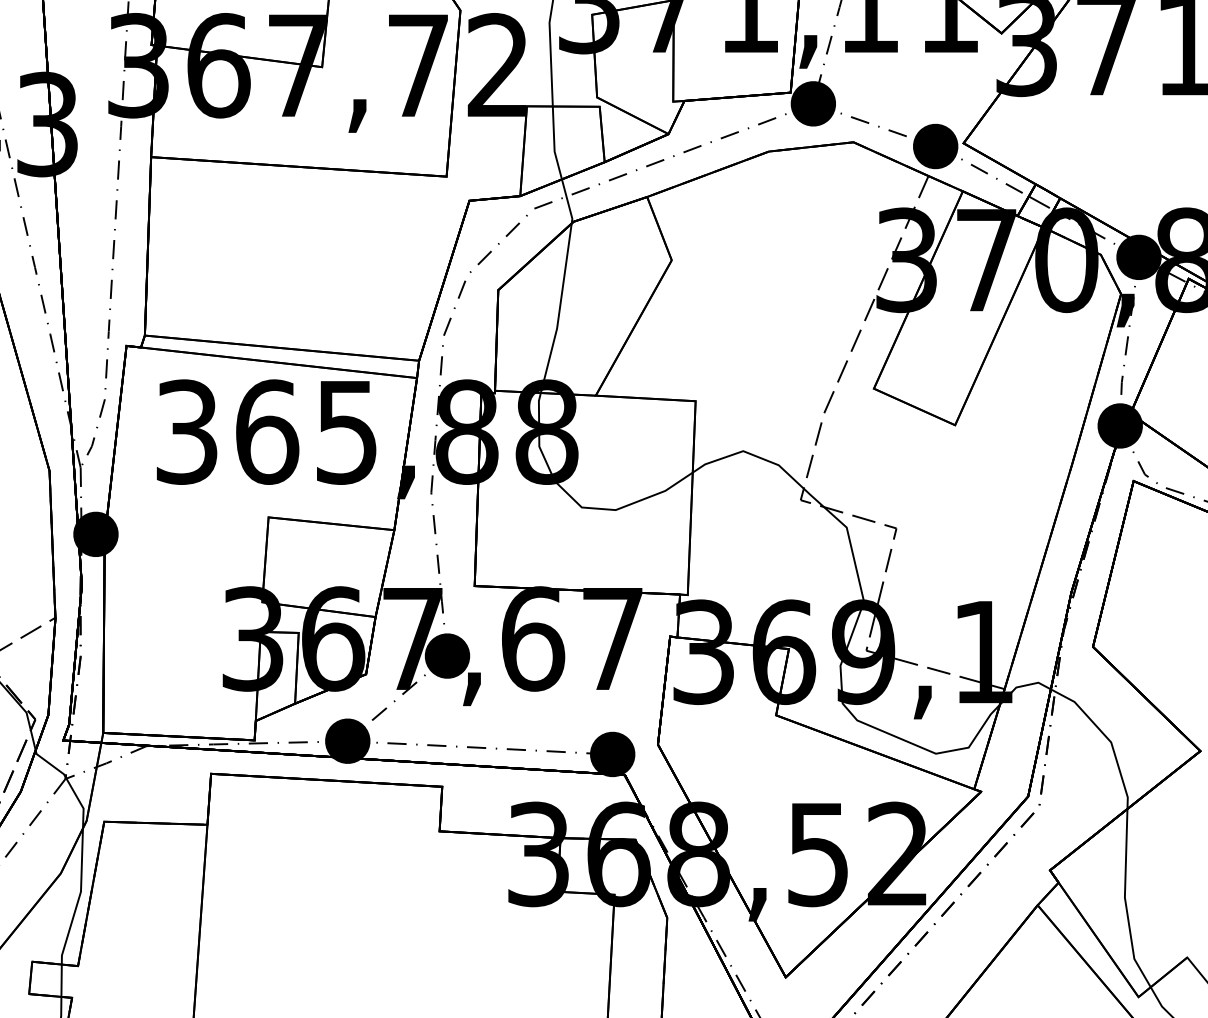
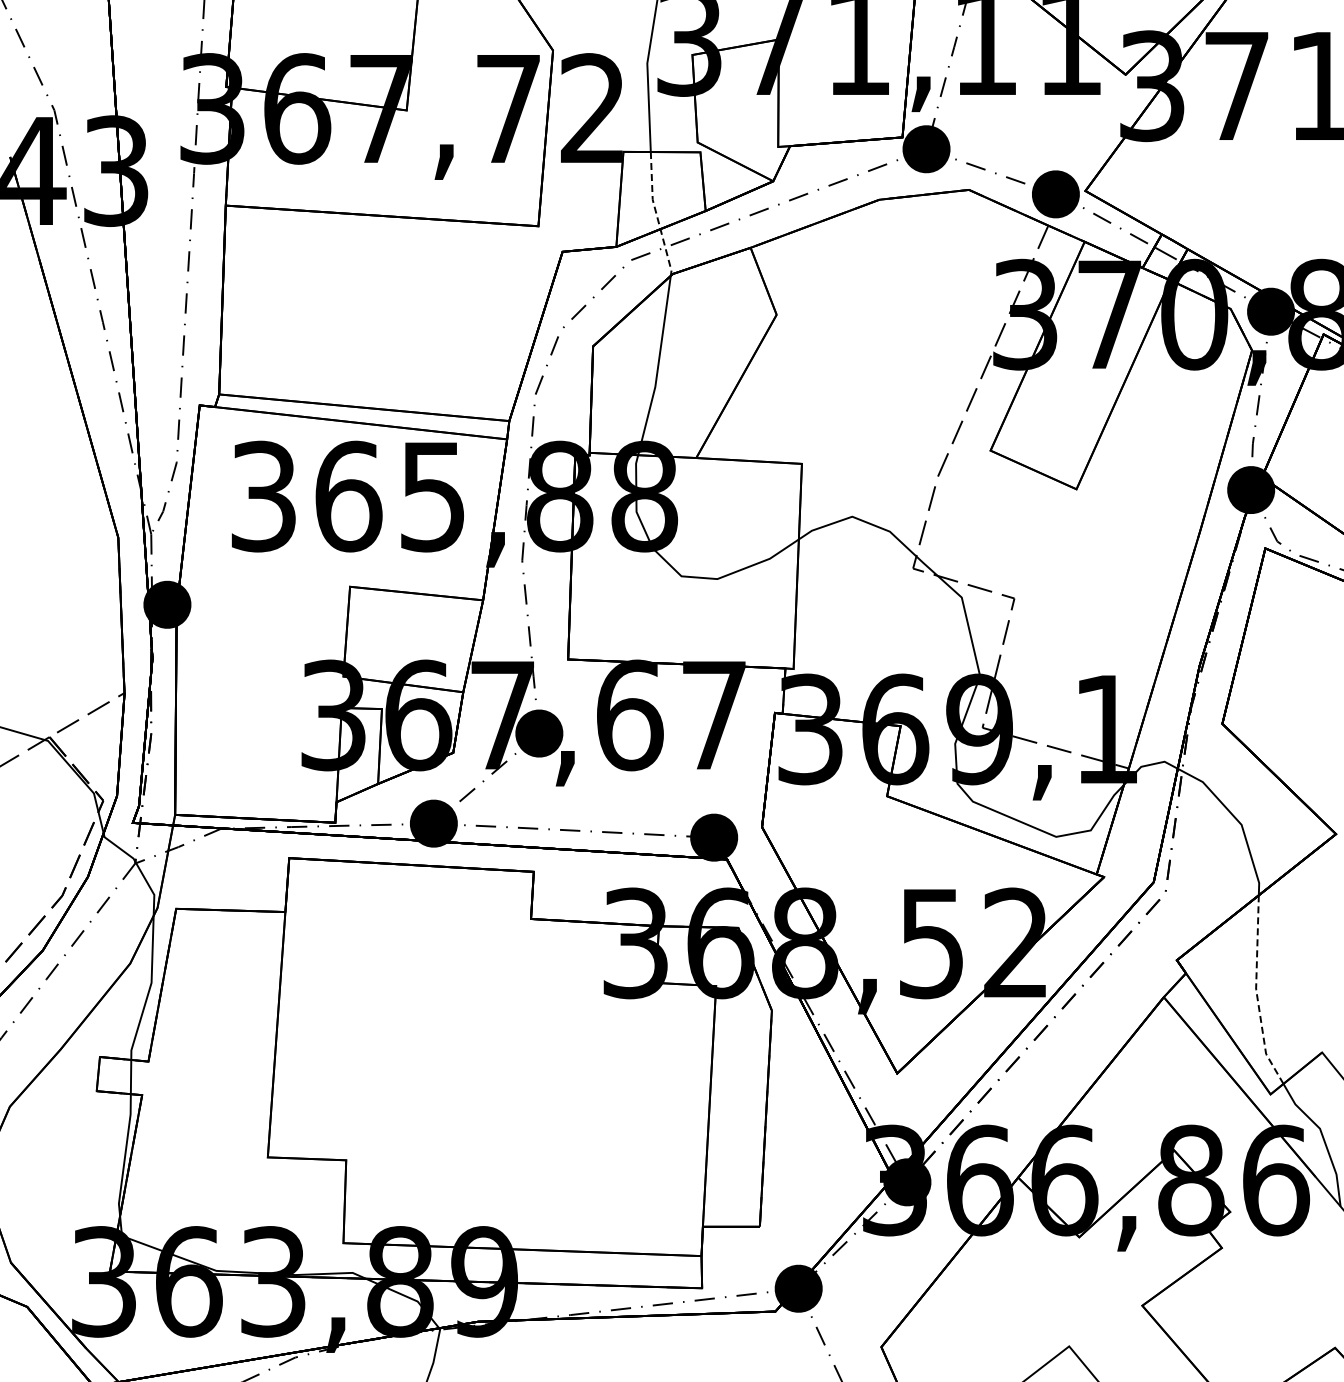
line: (558, 166) -> (656, 215), solid -> dashed
line: (1125, 901) -> (1256, 993), solid -> dashed

